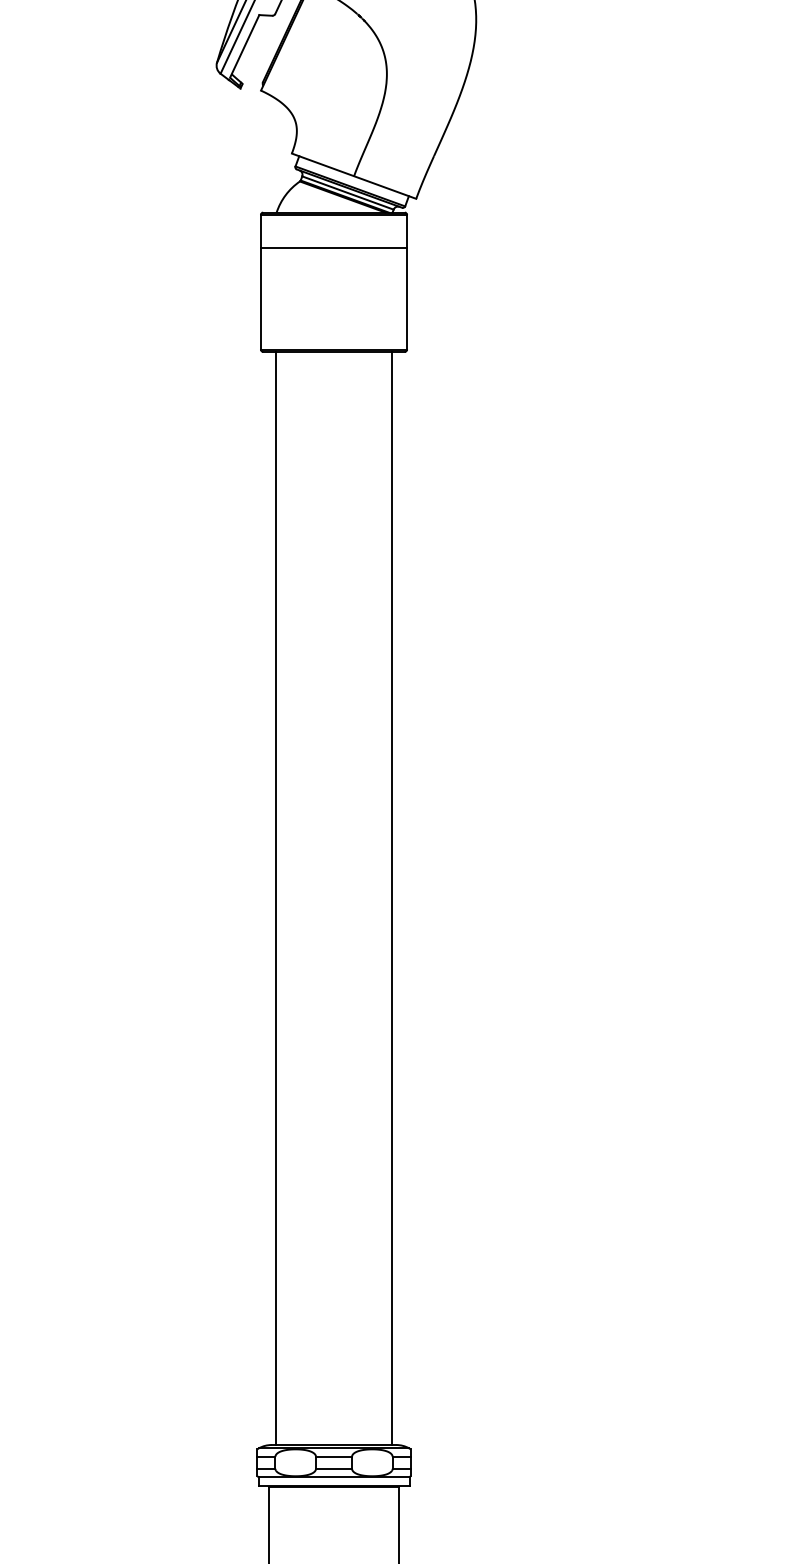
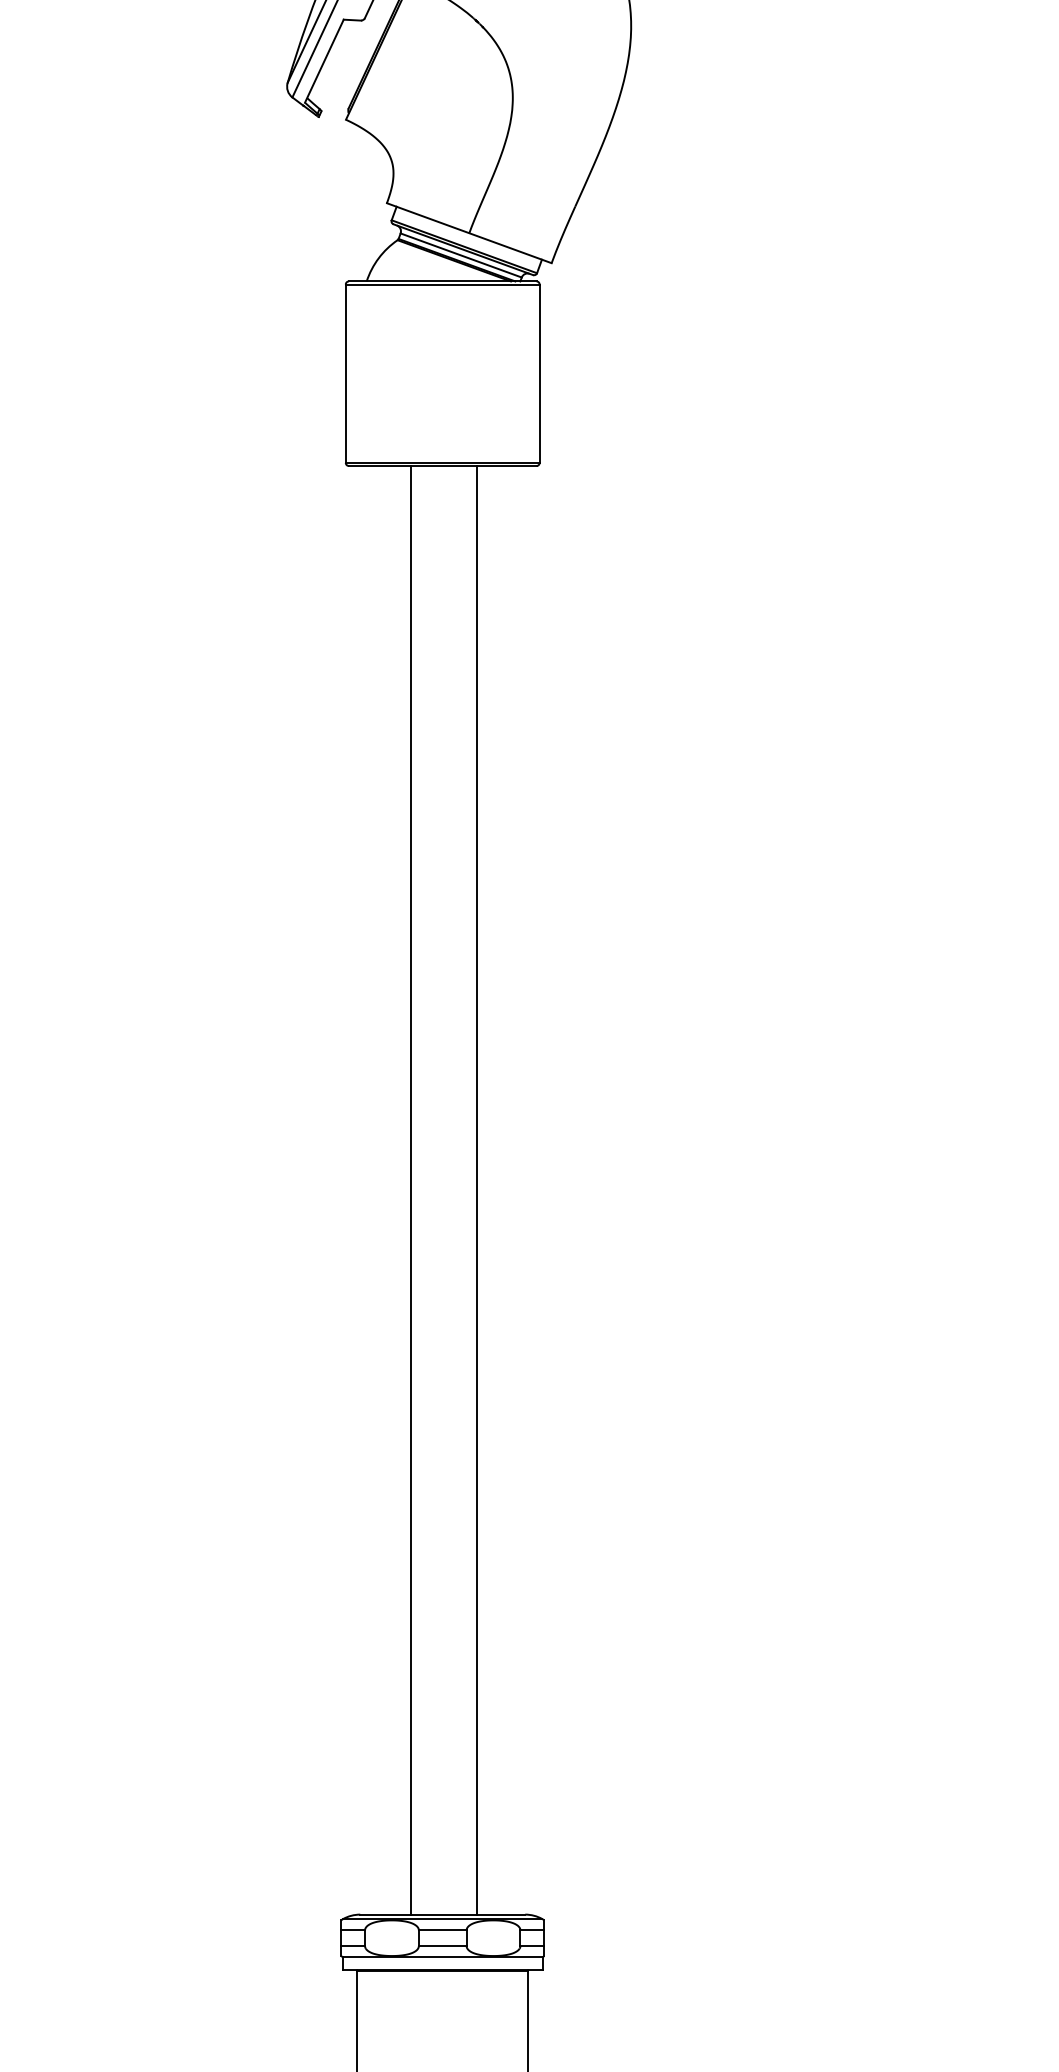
line: (333, 247) -> (442, 327), removed
line: (275, 898) -> (411, 1190), moved
line: (392, 898) -> (477, 1190), moved

